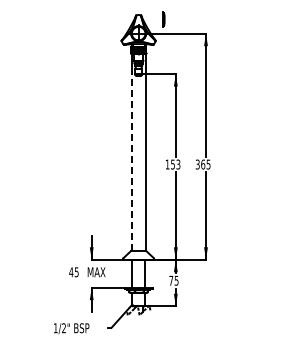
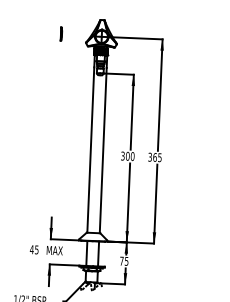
line: (163, 19) -> (61, 34), moved
line: (131, 159) -> (90, 150), dashed -> solid
text: (172, 164) -> (127, 156), 153 -> 300

